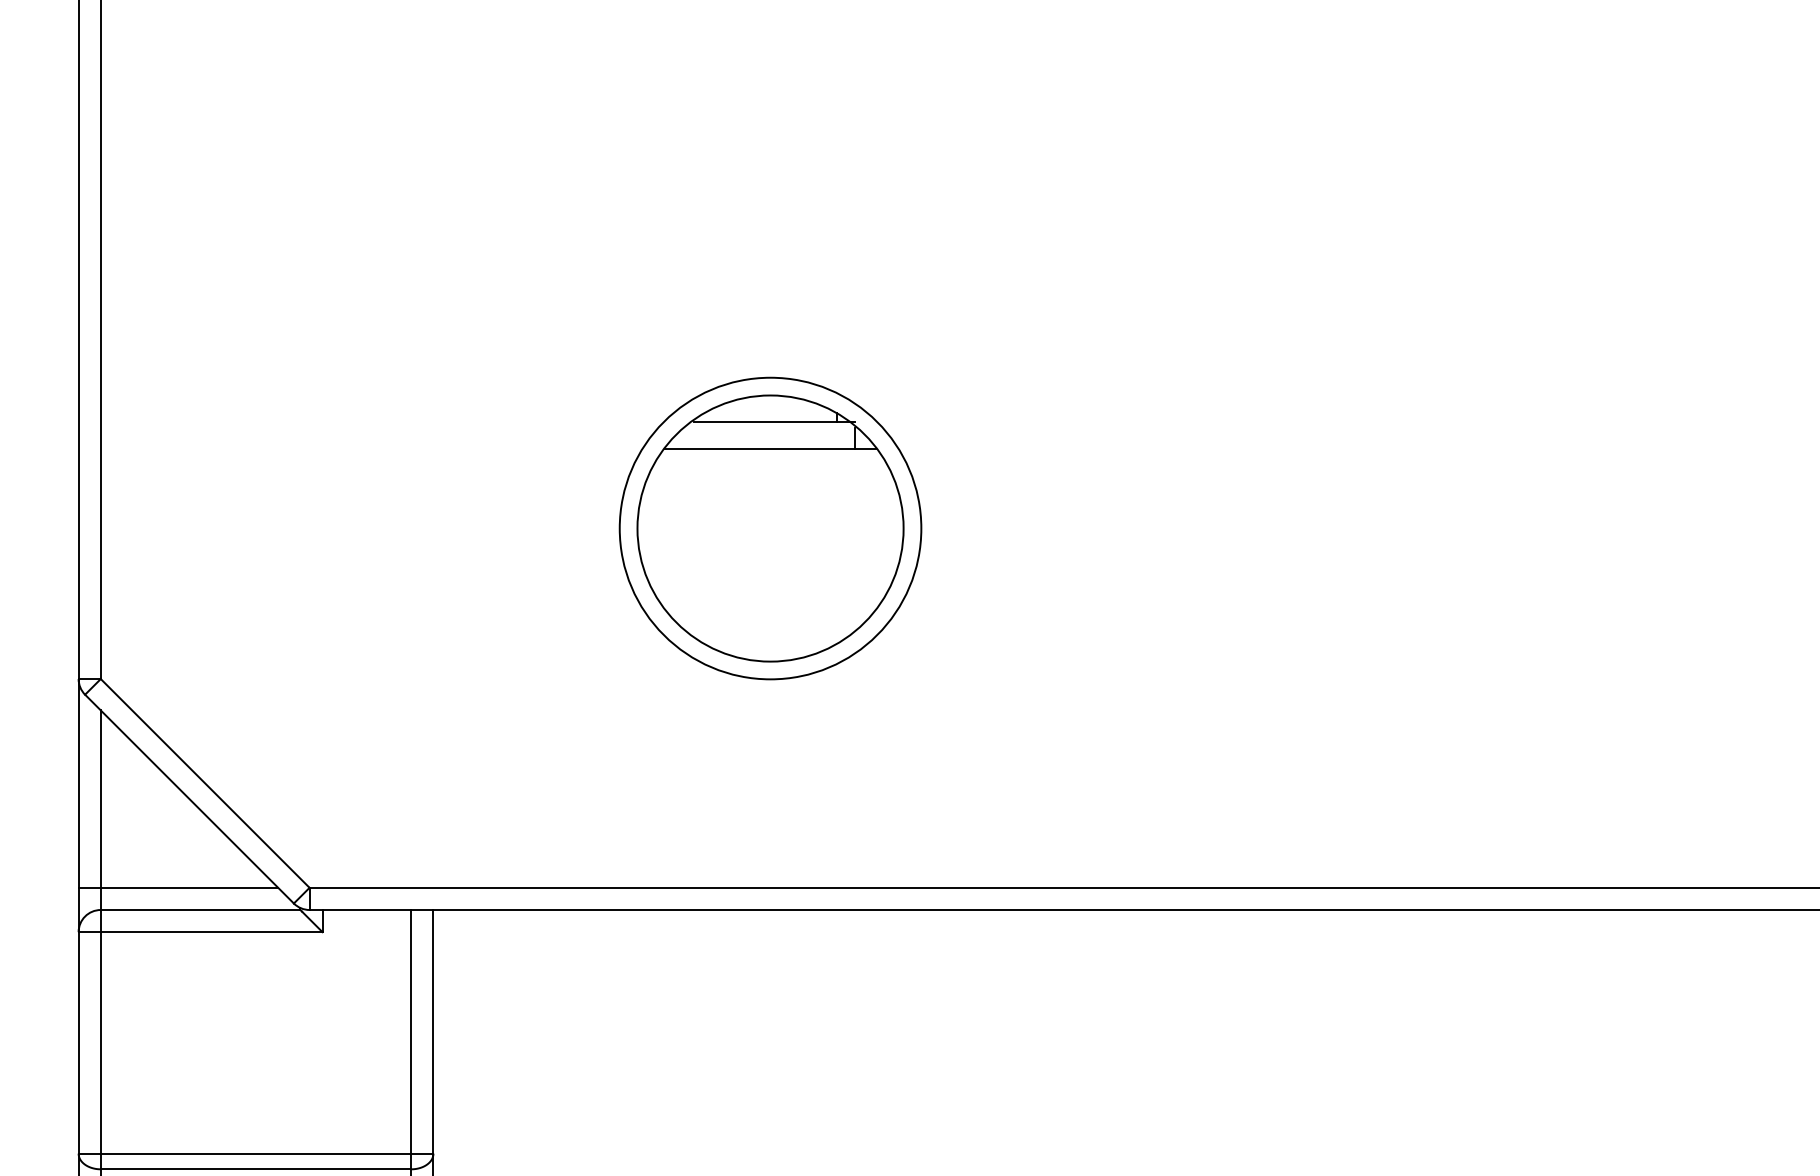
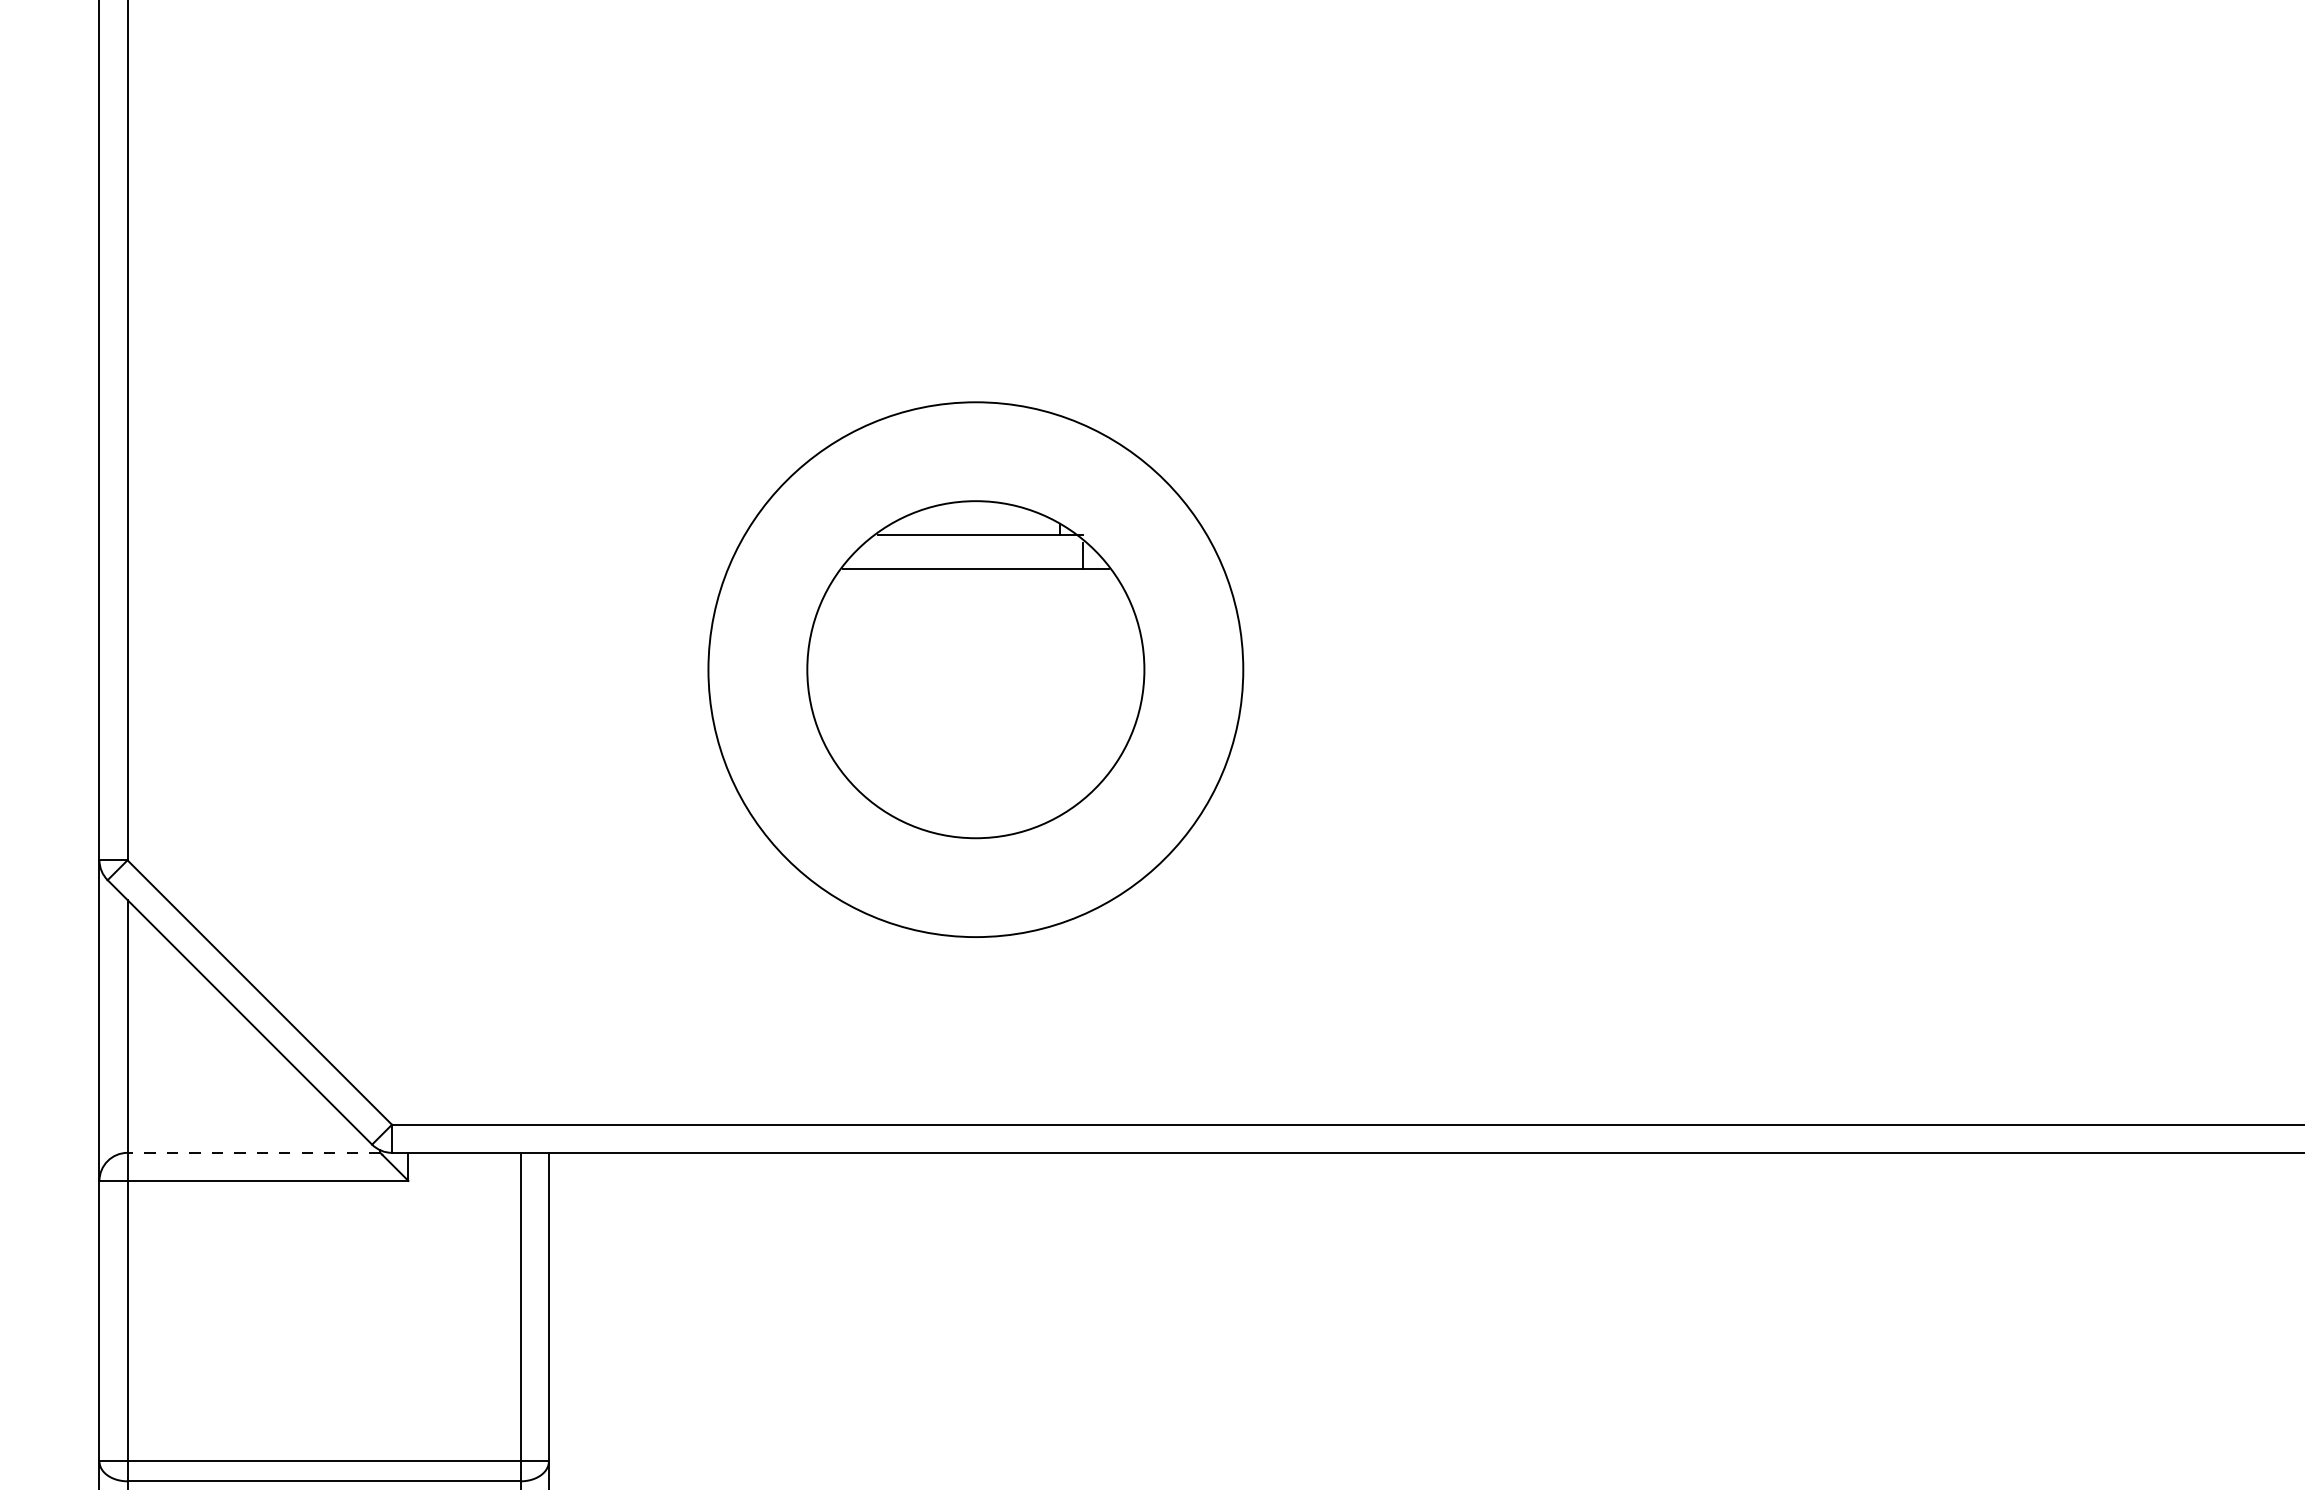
circle: (770, 528) -> (975, 669), size x1.4
line: (178, 887) -> (225, 1124), removed
line: (200, 909) -> (253, 1152), solid -> dashed

